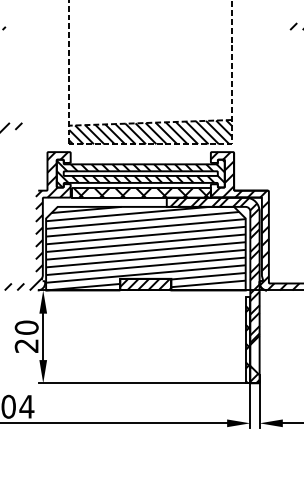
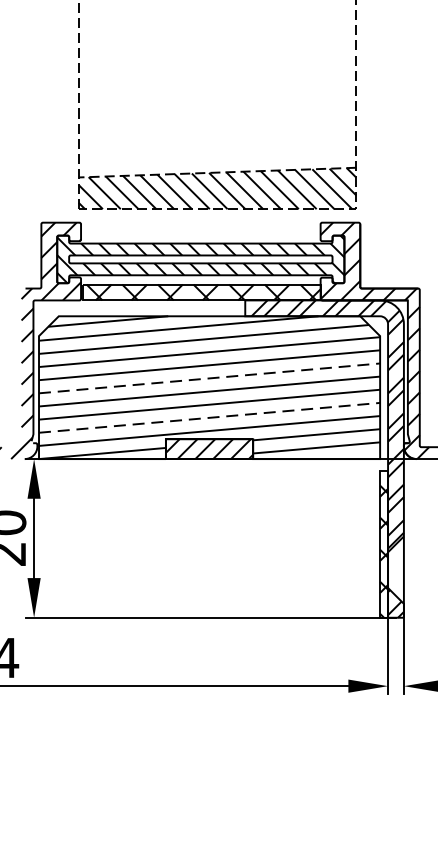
line: (146, 243) -> (210, 378), solid -> dashed
line: (146, 266) -> (210, 418), solid -> dashed

